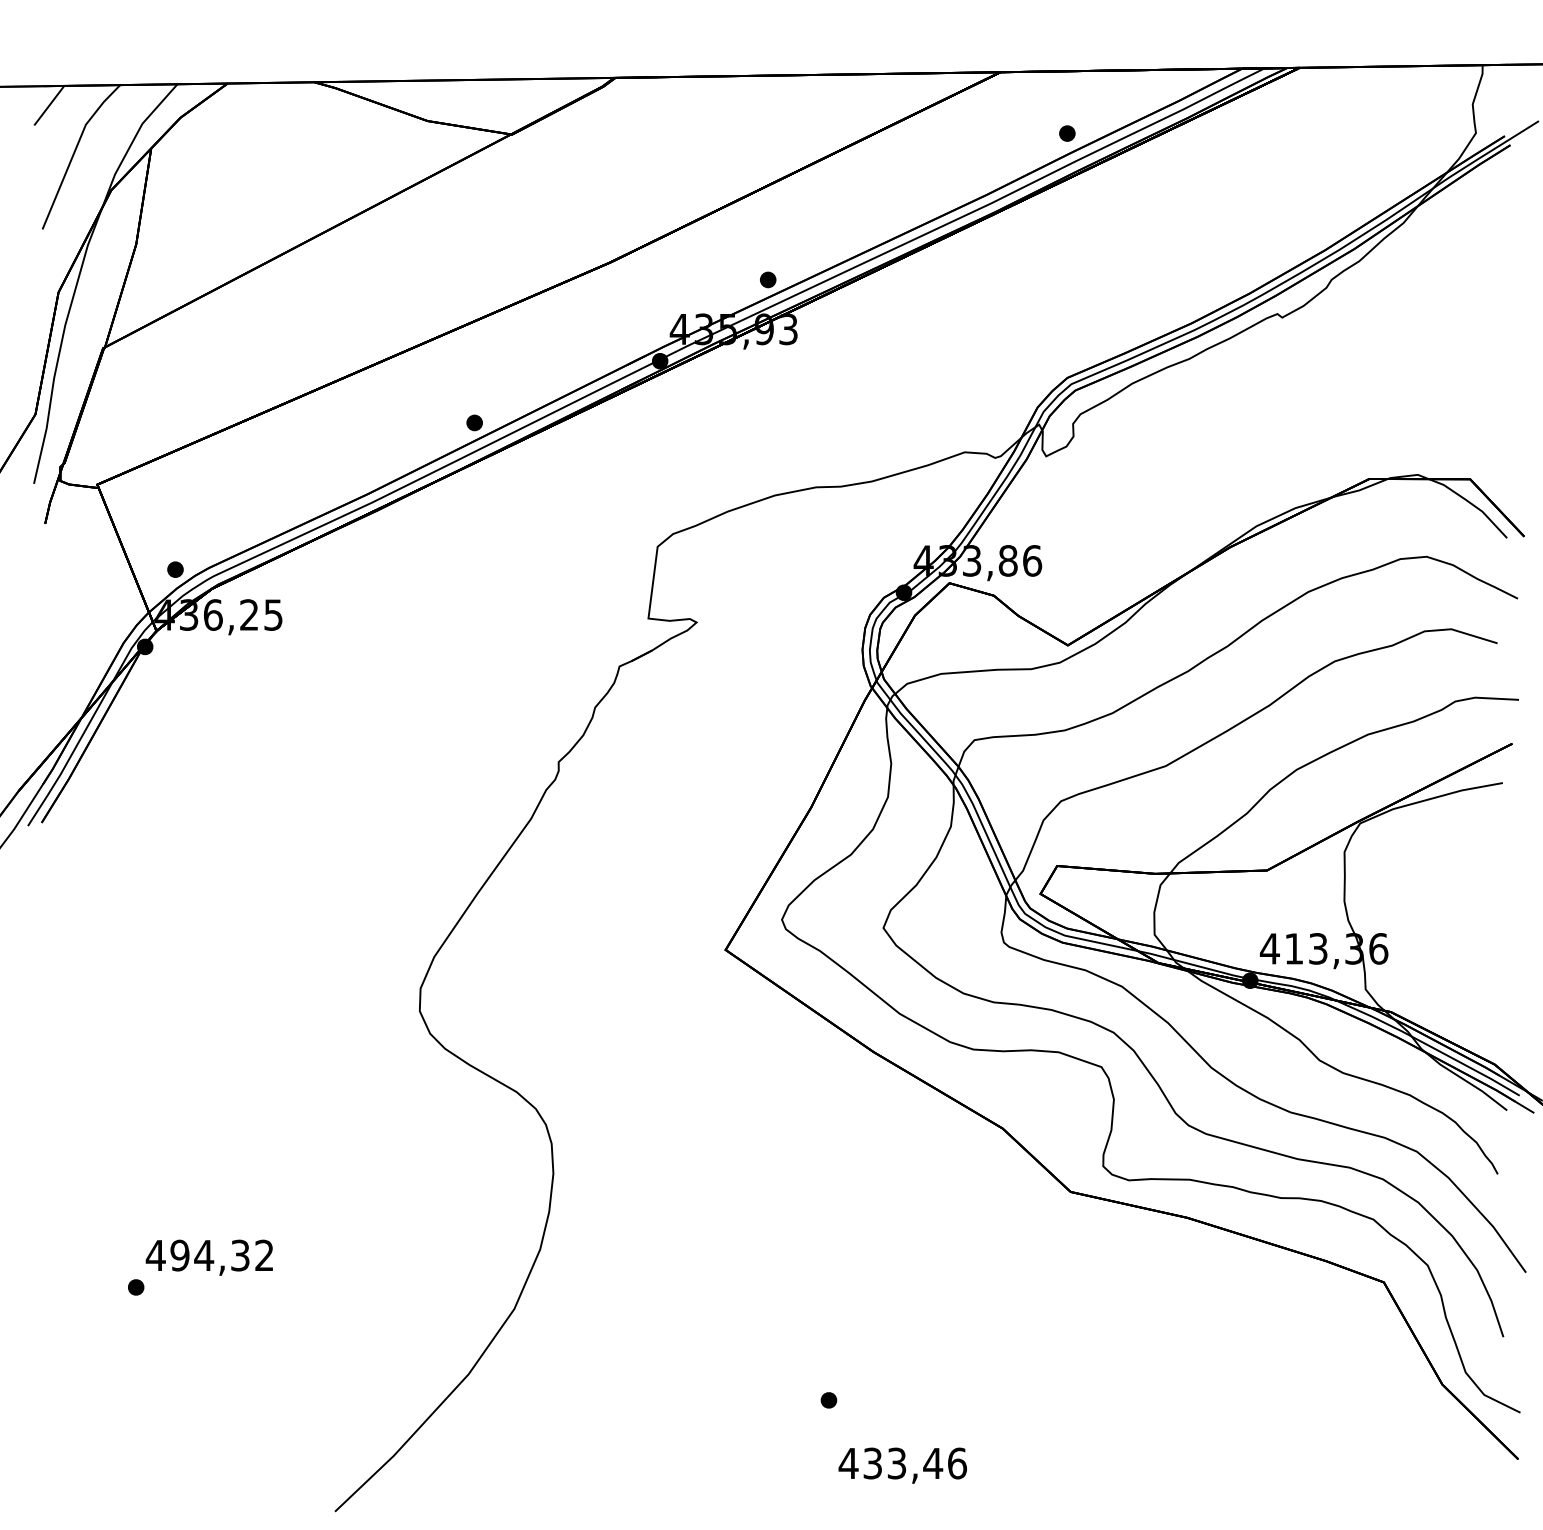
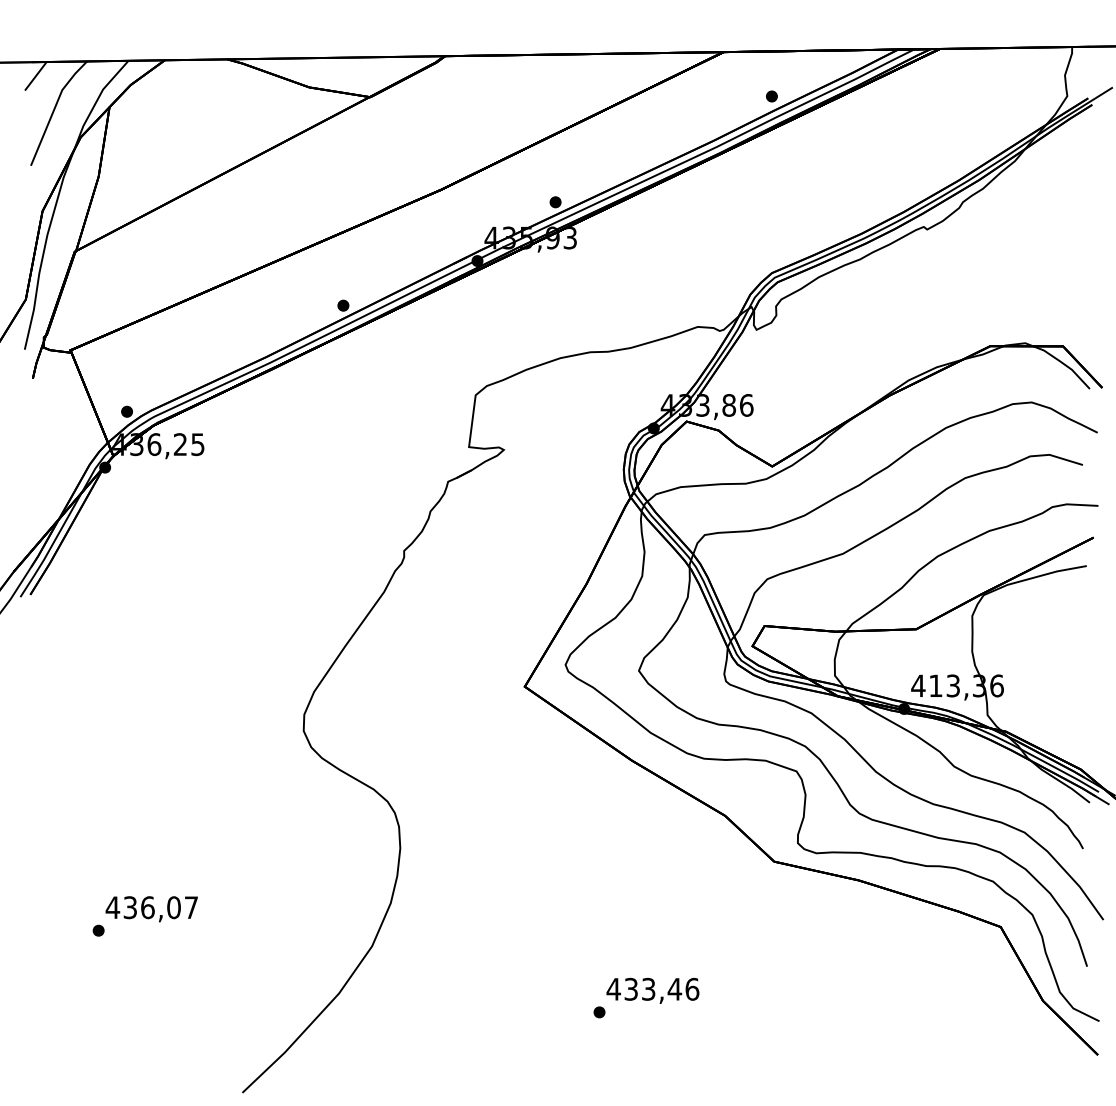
text: (221, 1255) -> (160, 907), 494,32 -> 436,07
text: (902, 1465) -> (652, 990), moved

